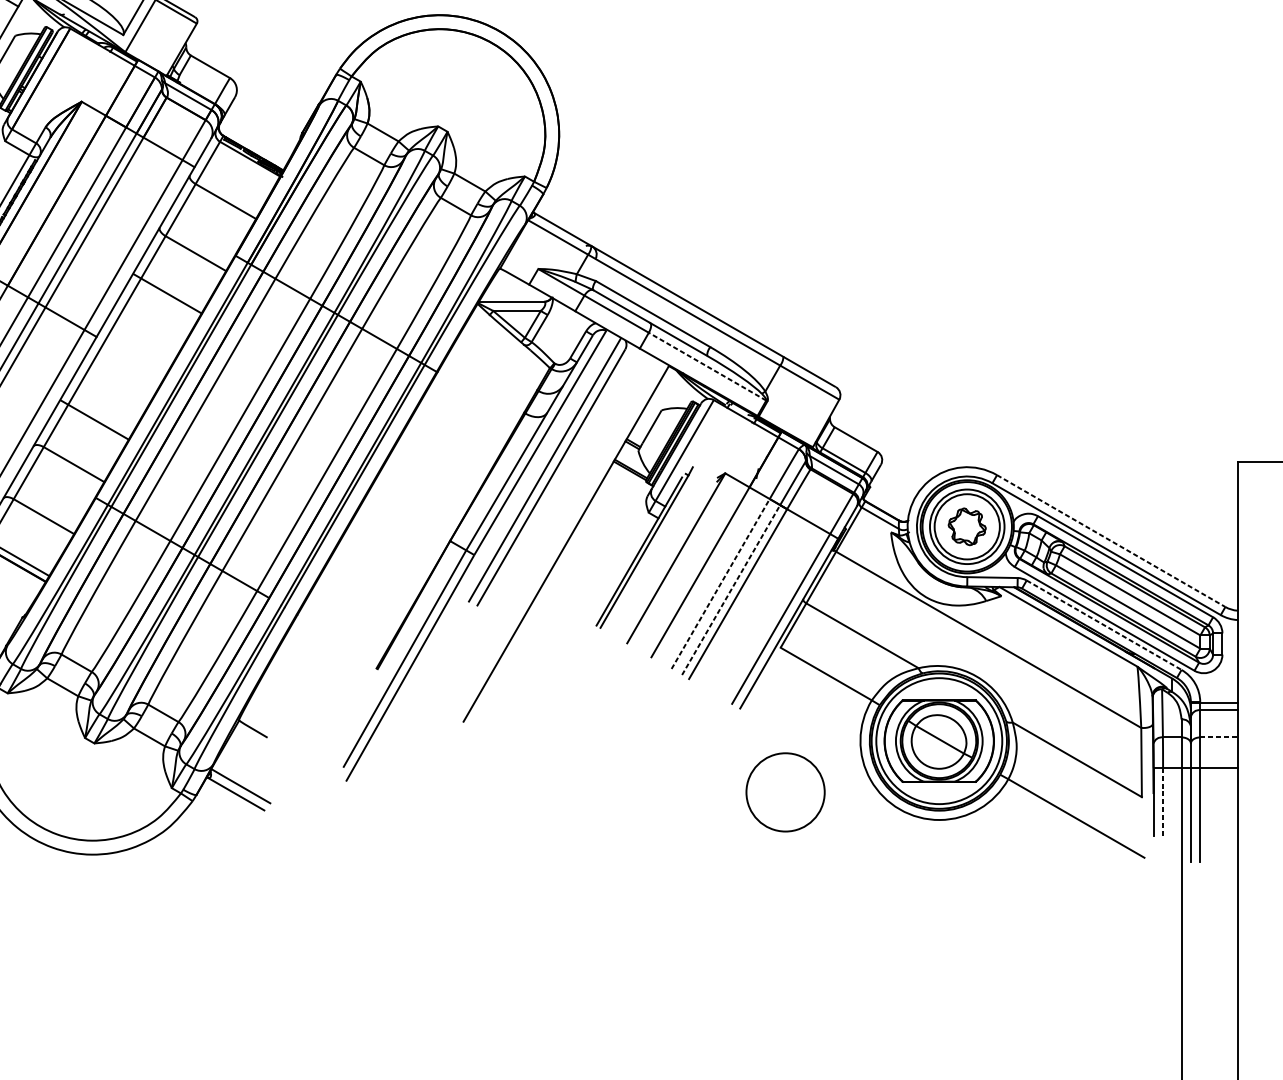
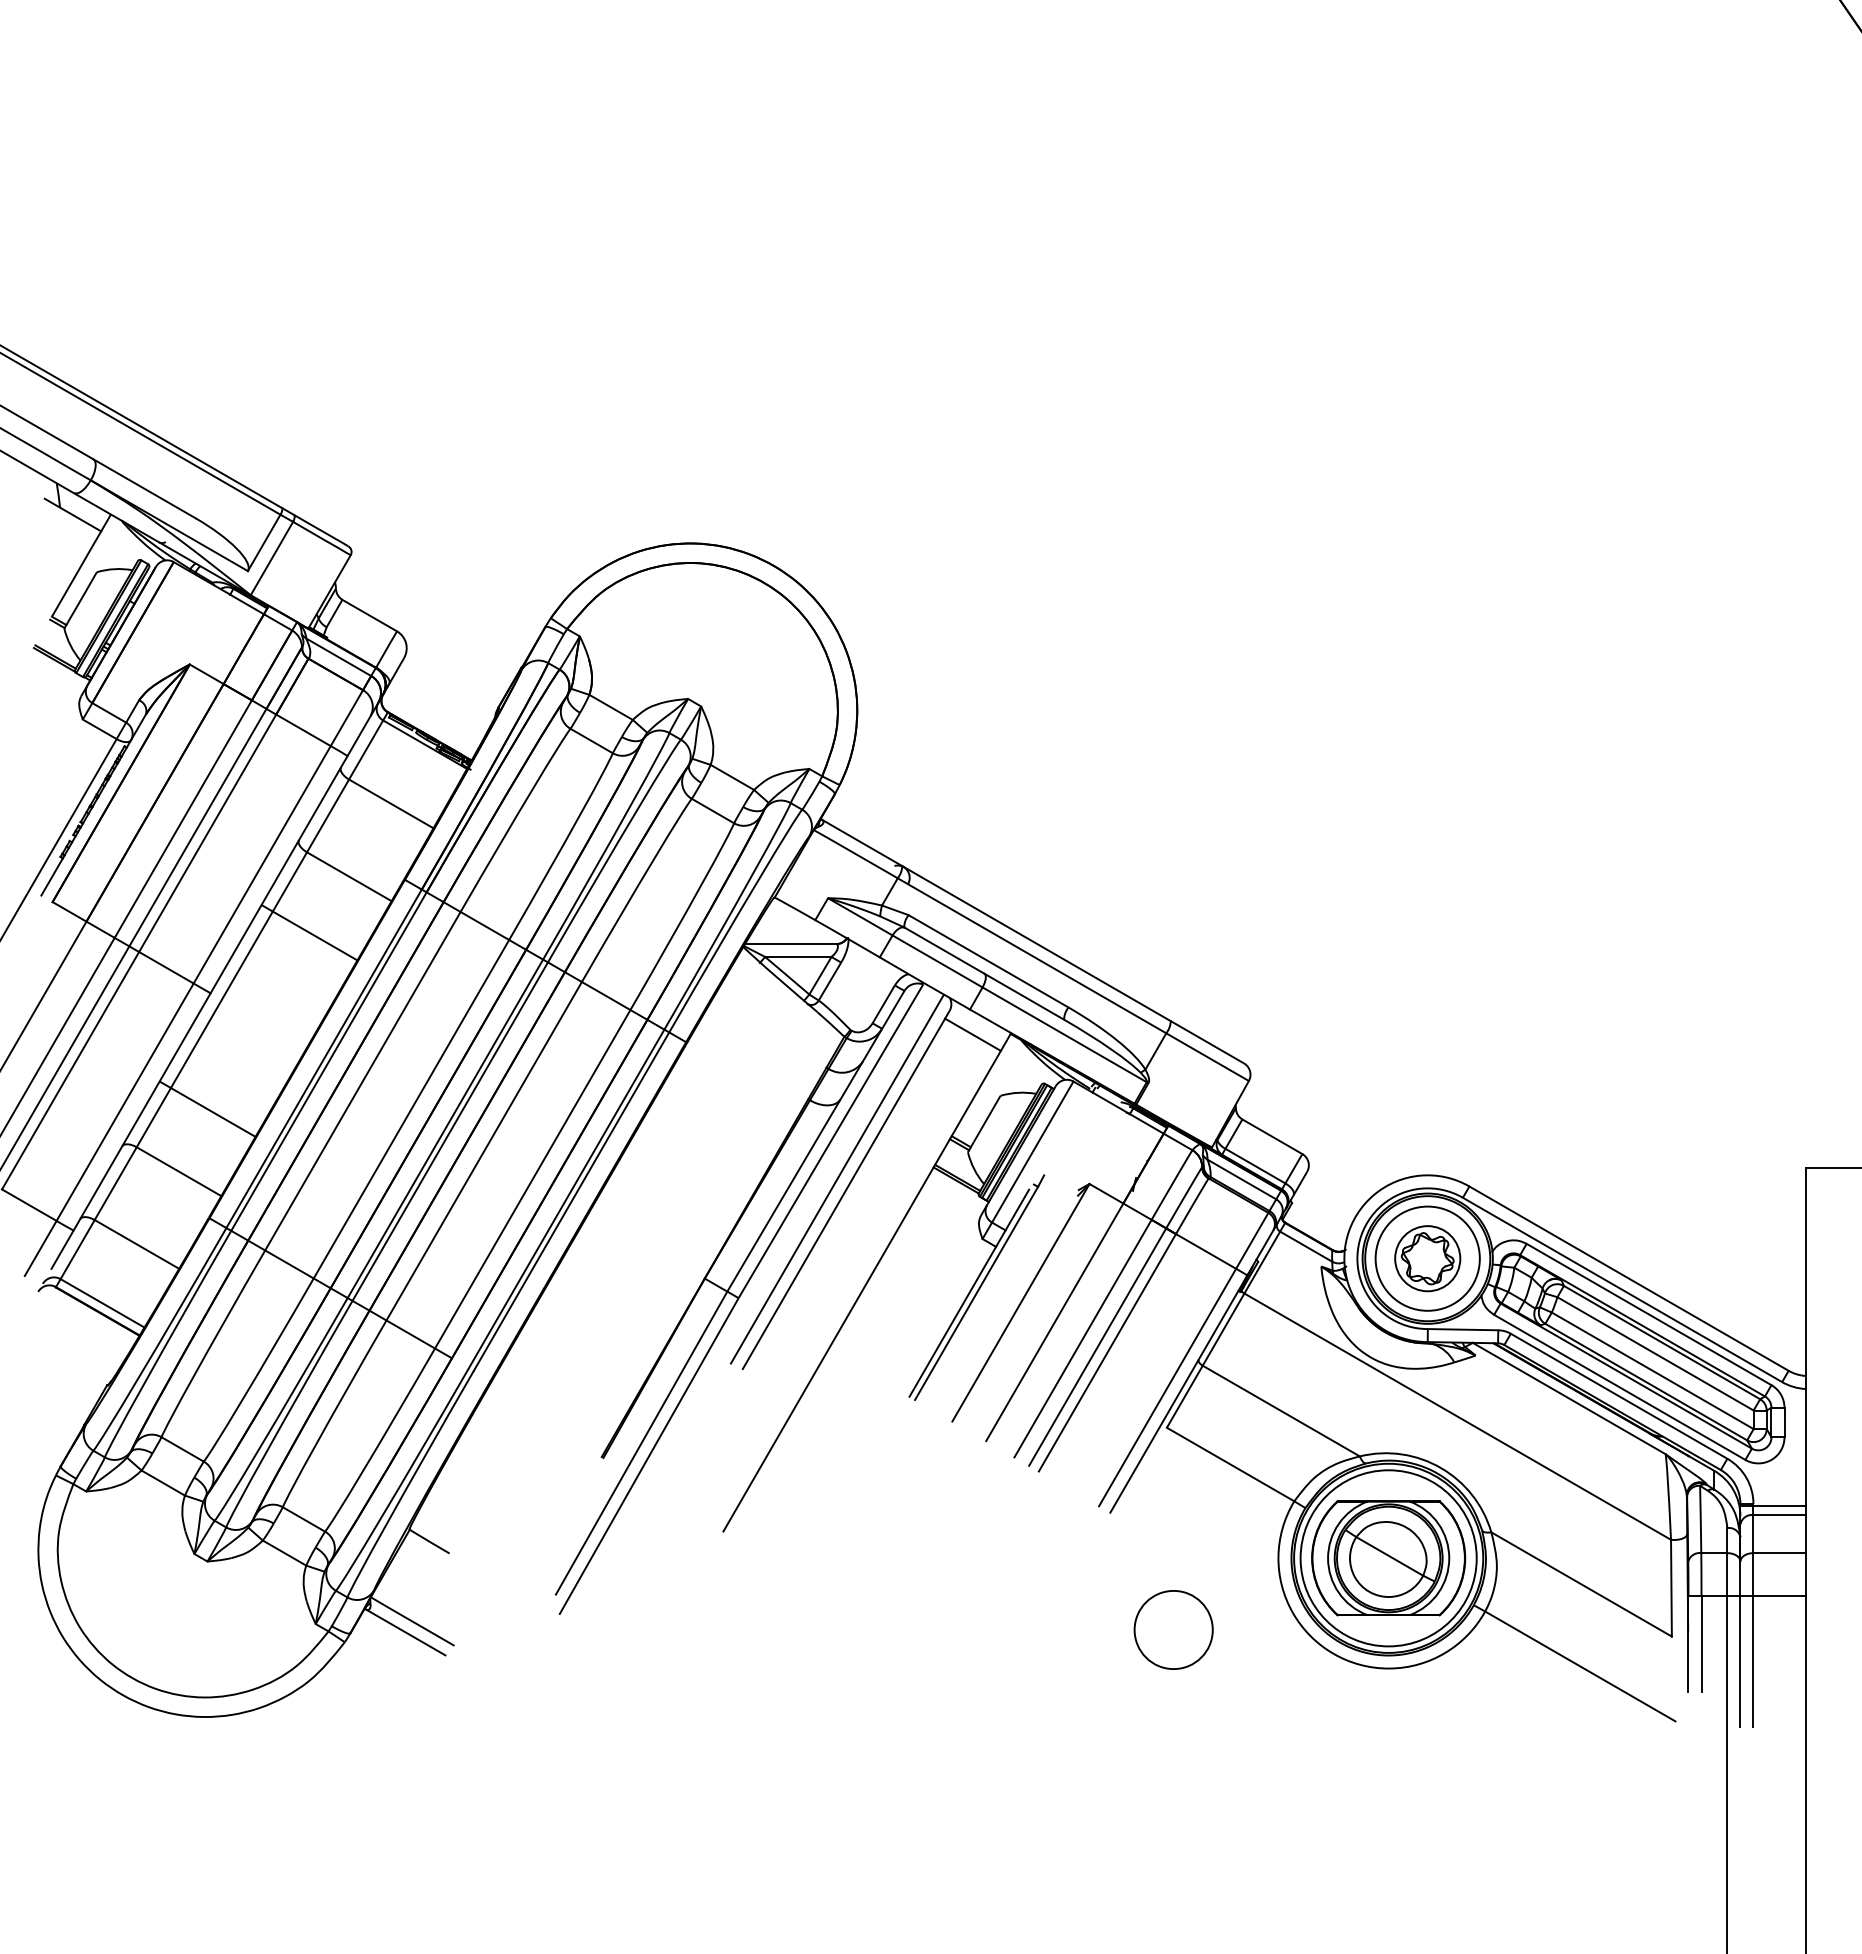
line: (641, 366) -> (972, 1034), added
line: (707, 366) -> (1064, 1034), dashed -> solid
circle: (967, 526) -> (1427, 1258), size x0.71
line: (1111, 540) -> (1629, 1278), dashed -> solid
line: (721, 583) -> (1083, 1338), dashed -> solid
line: (731, 589) -> (1097, 1346), dashed -> solid
line: (1104, 625) -> (1619, 1396), dashed -> solid
line: (1218, 737) -> (1779, 1553), dashed -> solid
circle: (785, 792) -> (1173, 1629), size x0.71
line: (1163, 802) -> (1701, 1643), dashed -> solid

